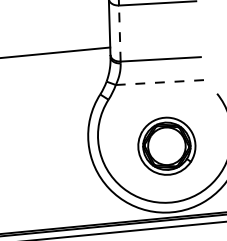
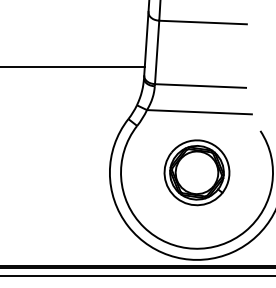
line: (120, 33) -> (157, 52), dashed -> solid
line: (162, 82) -> (199, 112), dashed -> solid
part: (166, 146) -> (196, 172), moved

